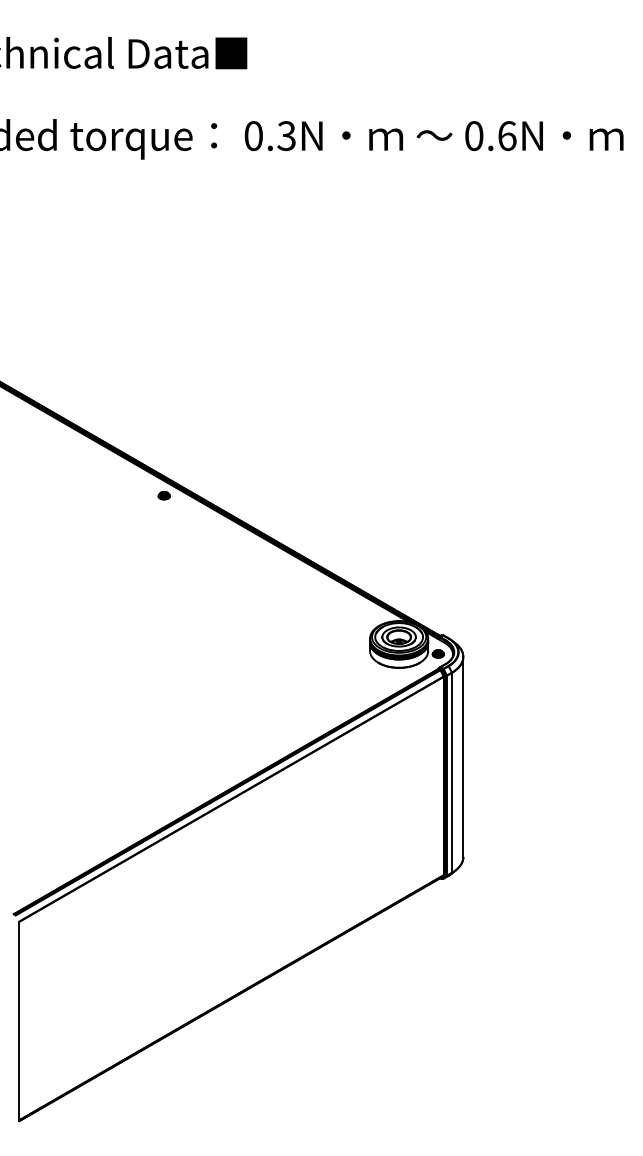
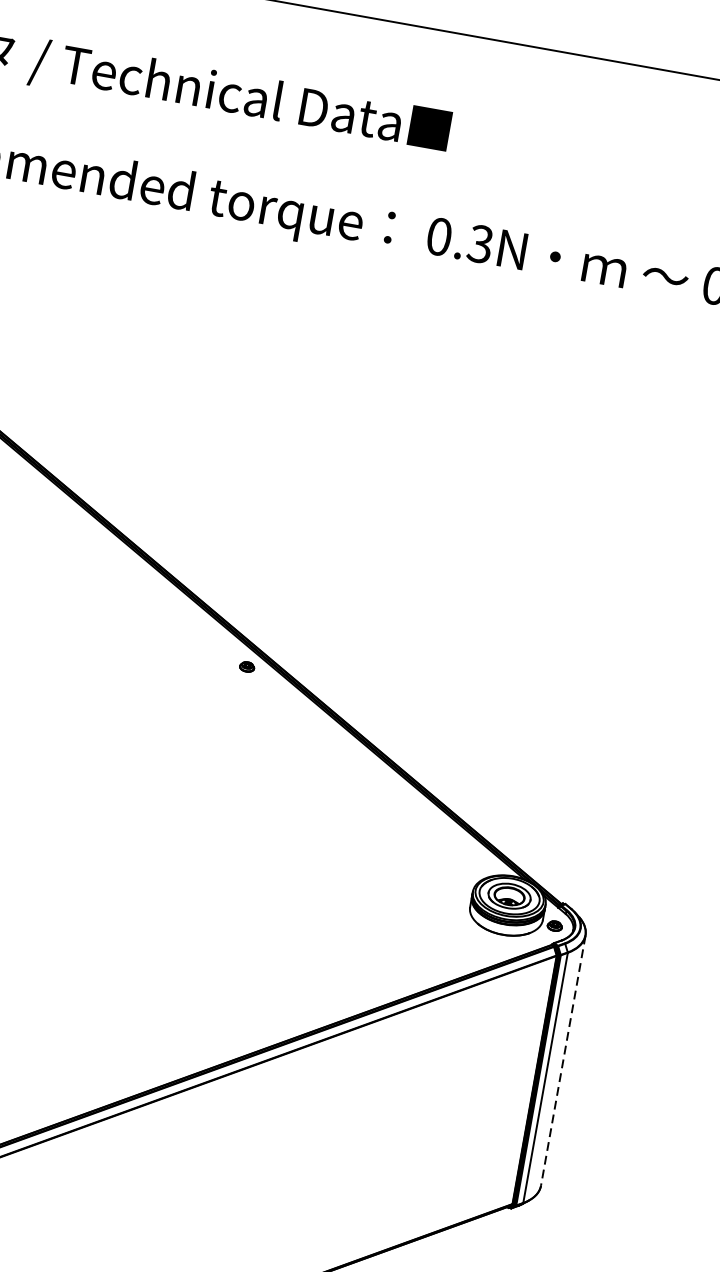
line: (463, 757) -> (563, 1061), solid -> dashed

